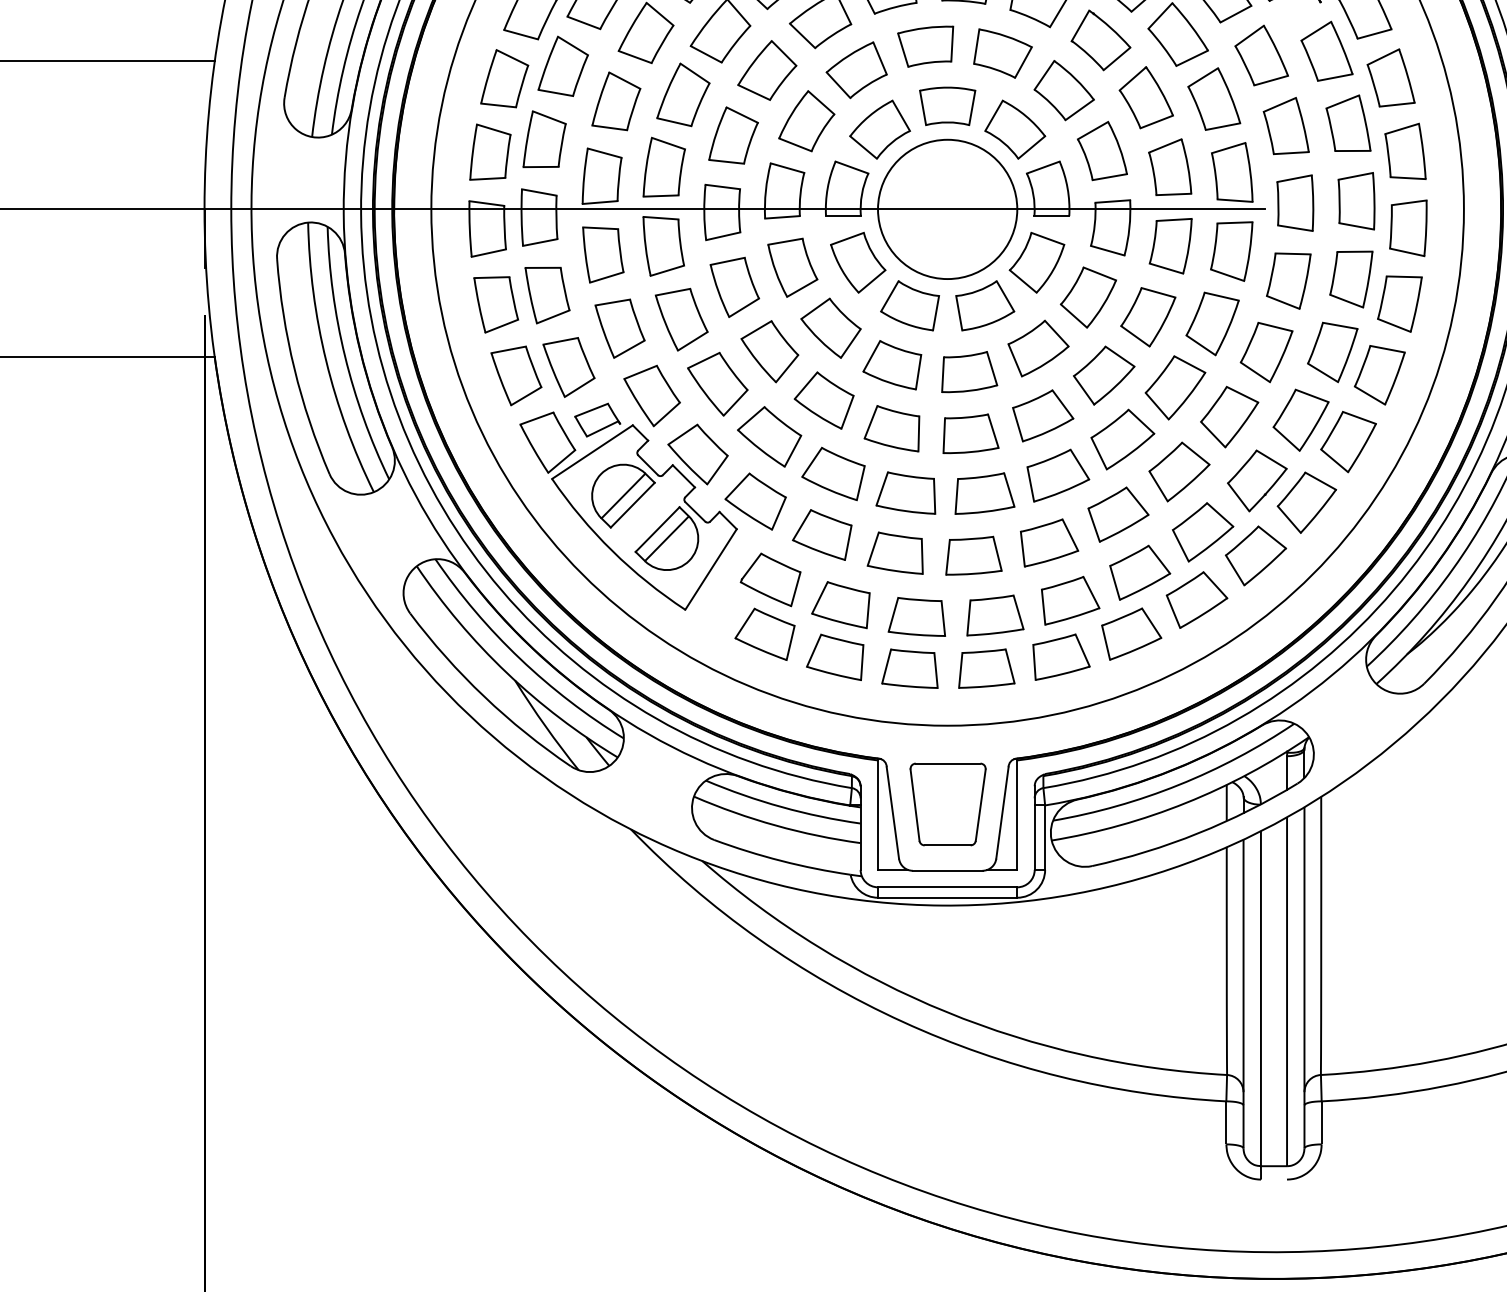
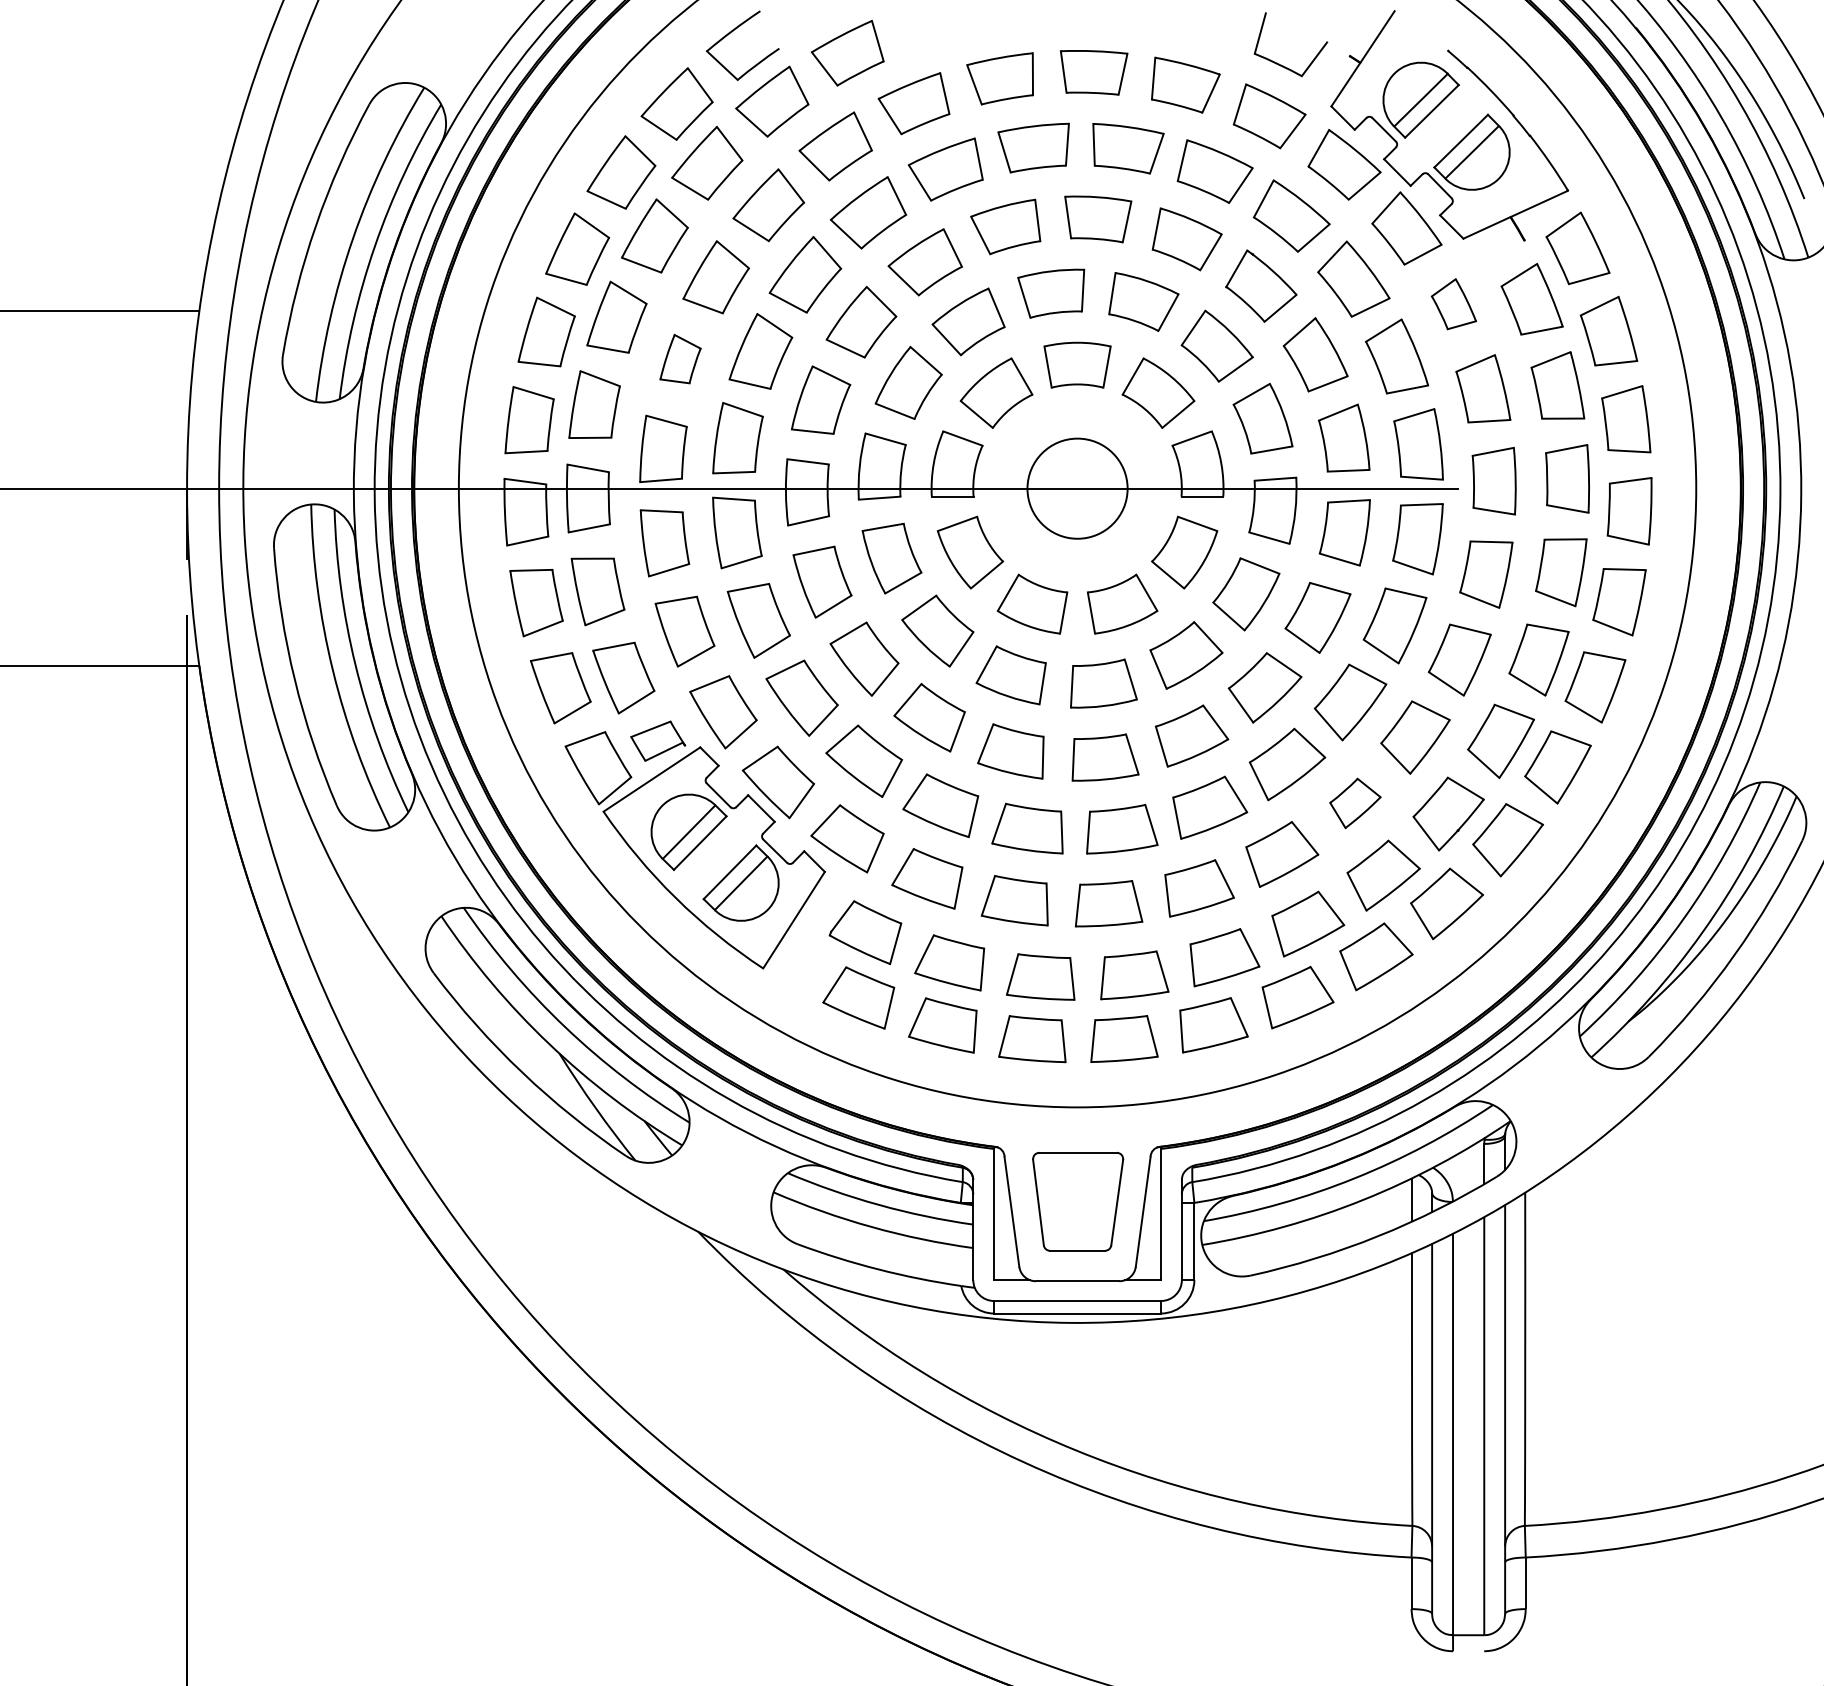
part: (1261, 54) -> (1453, 303), size x0.7
part: (616, 100) -> (680, 358), size x0.7
circle: (947, 209) -> (1077, 488), size x0.6
part: (1179, 472) -> (1355, 803), size x0.7

